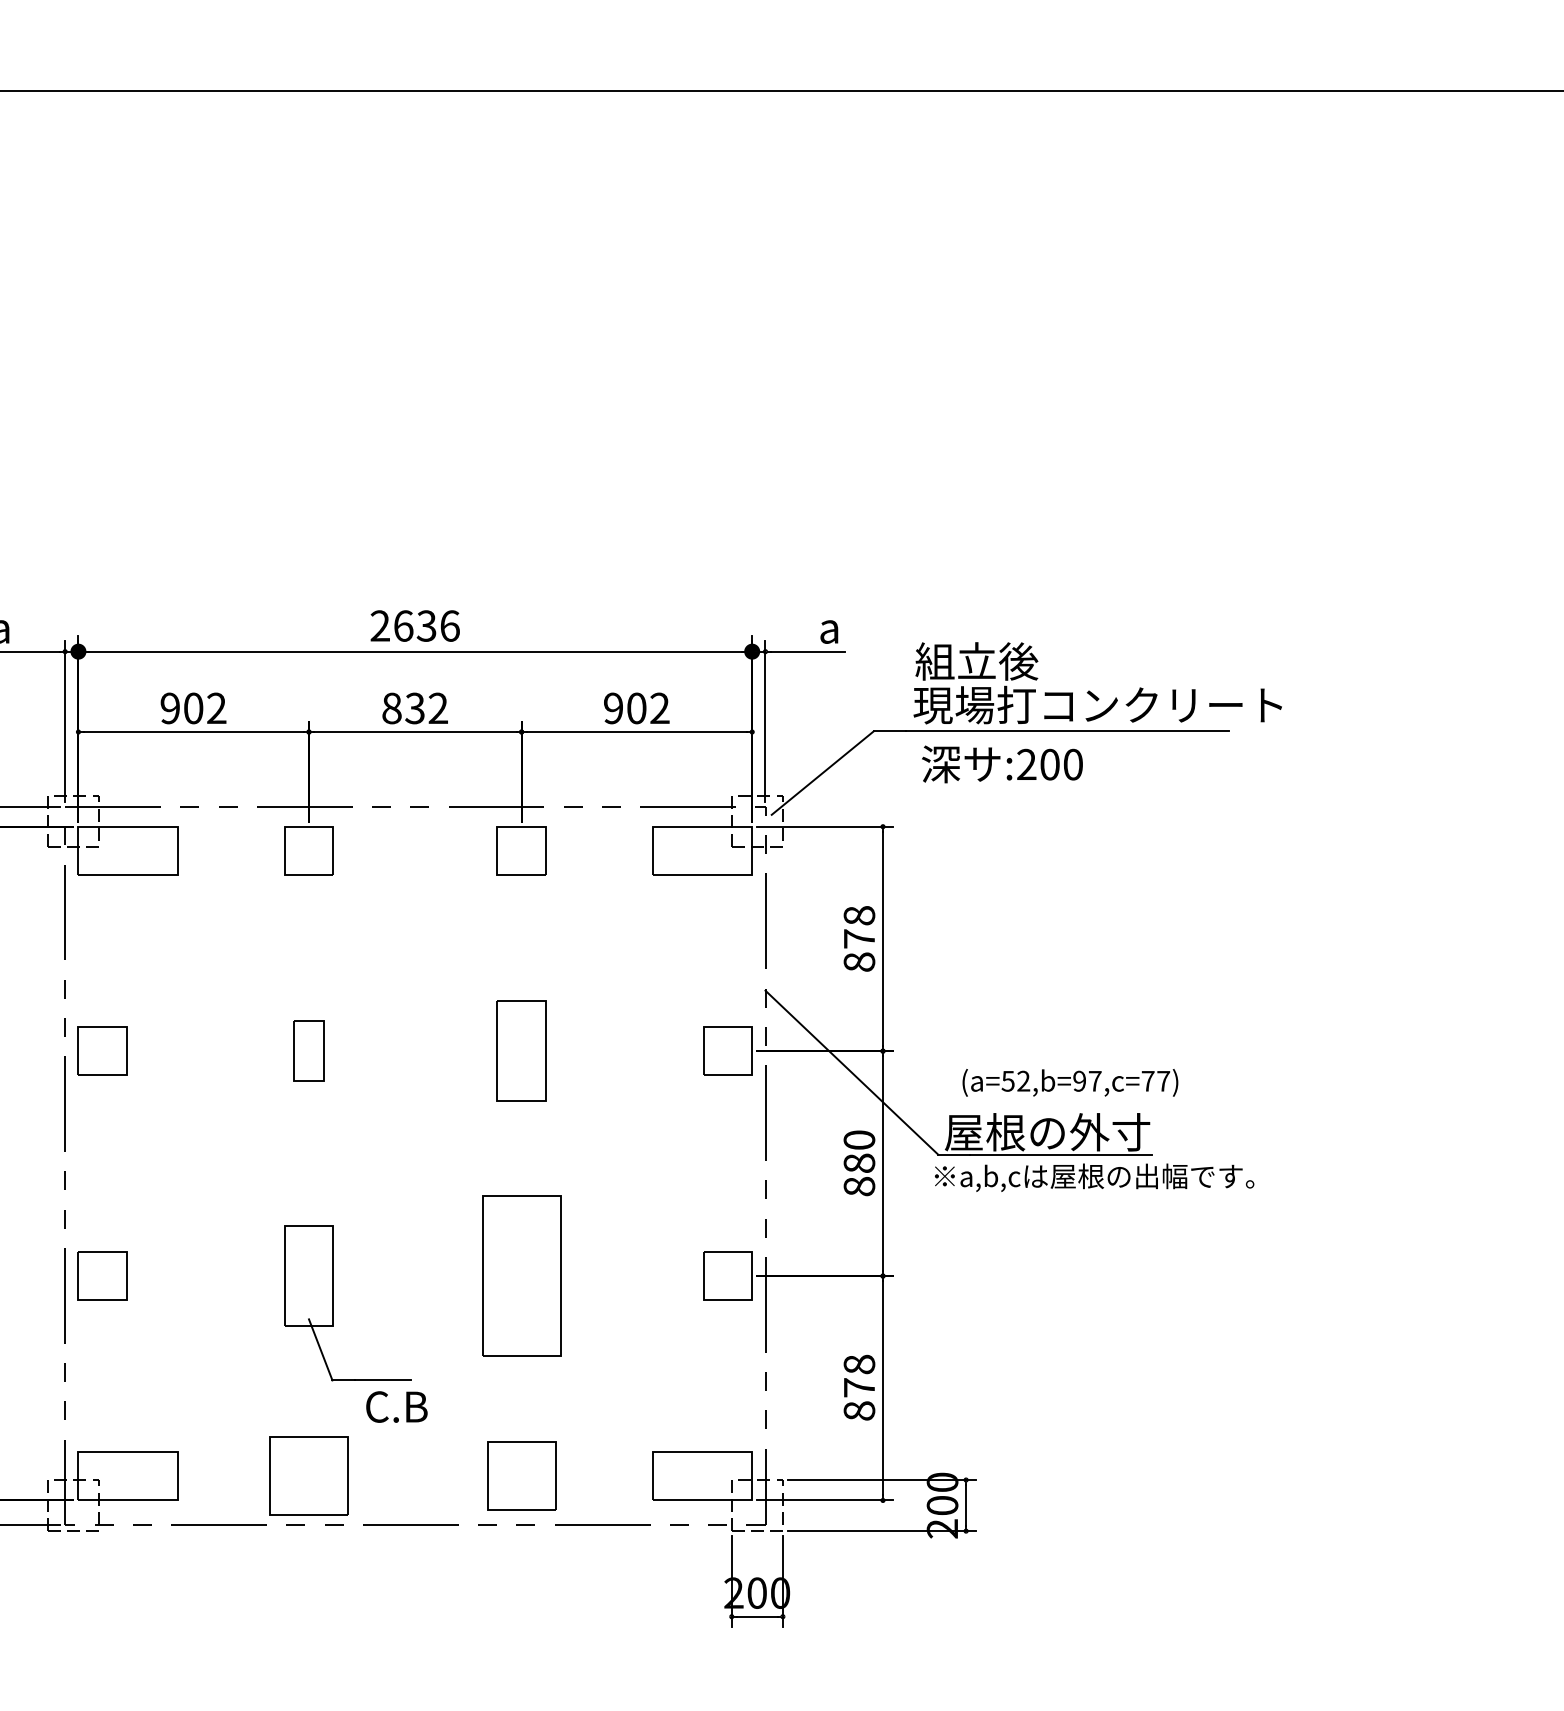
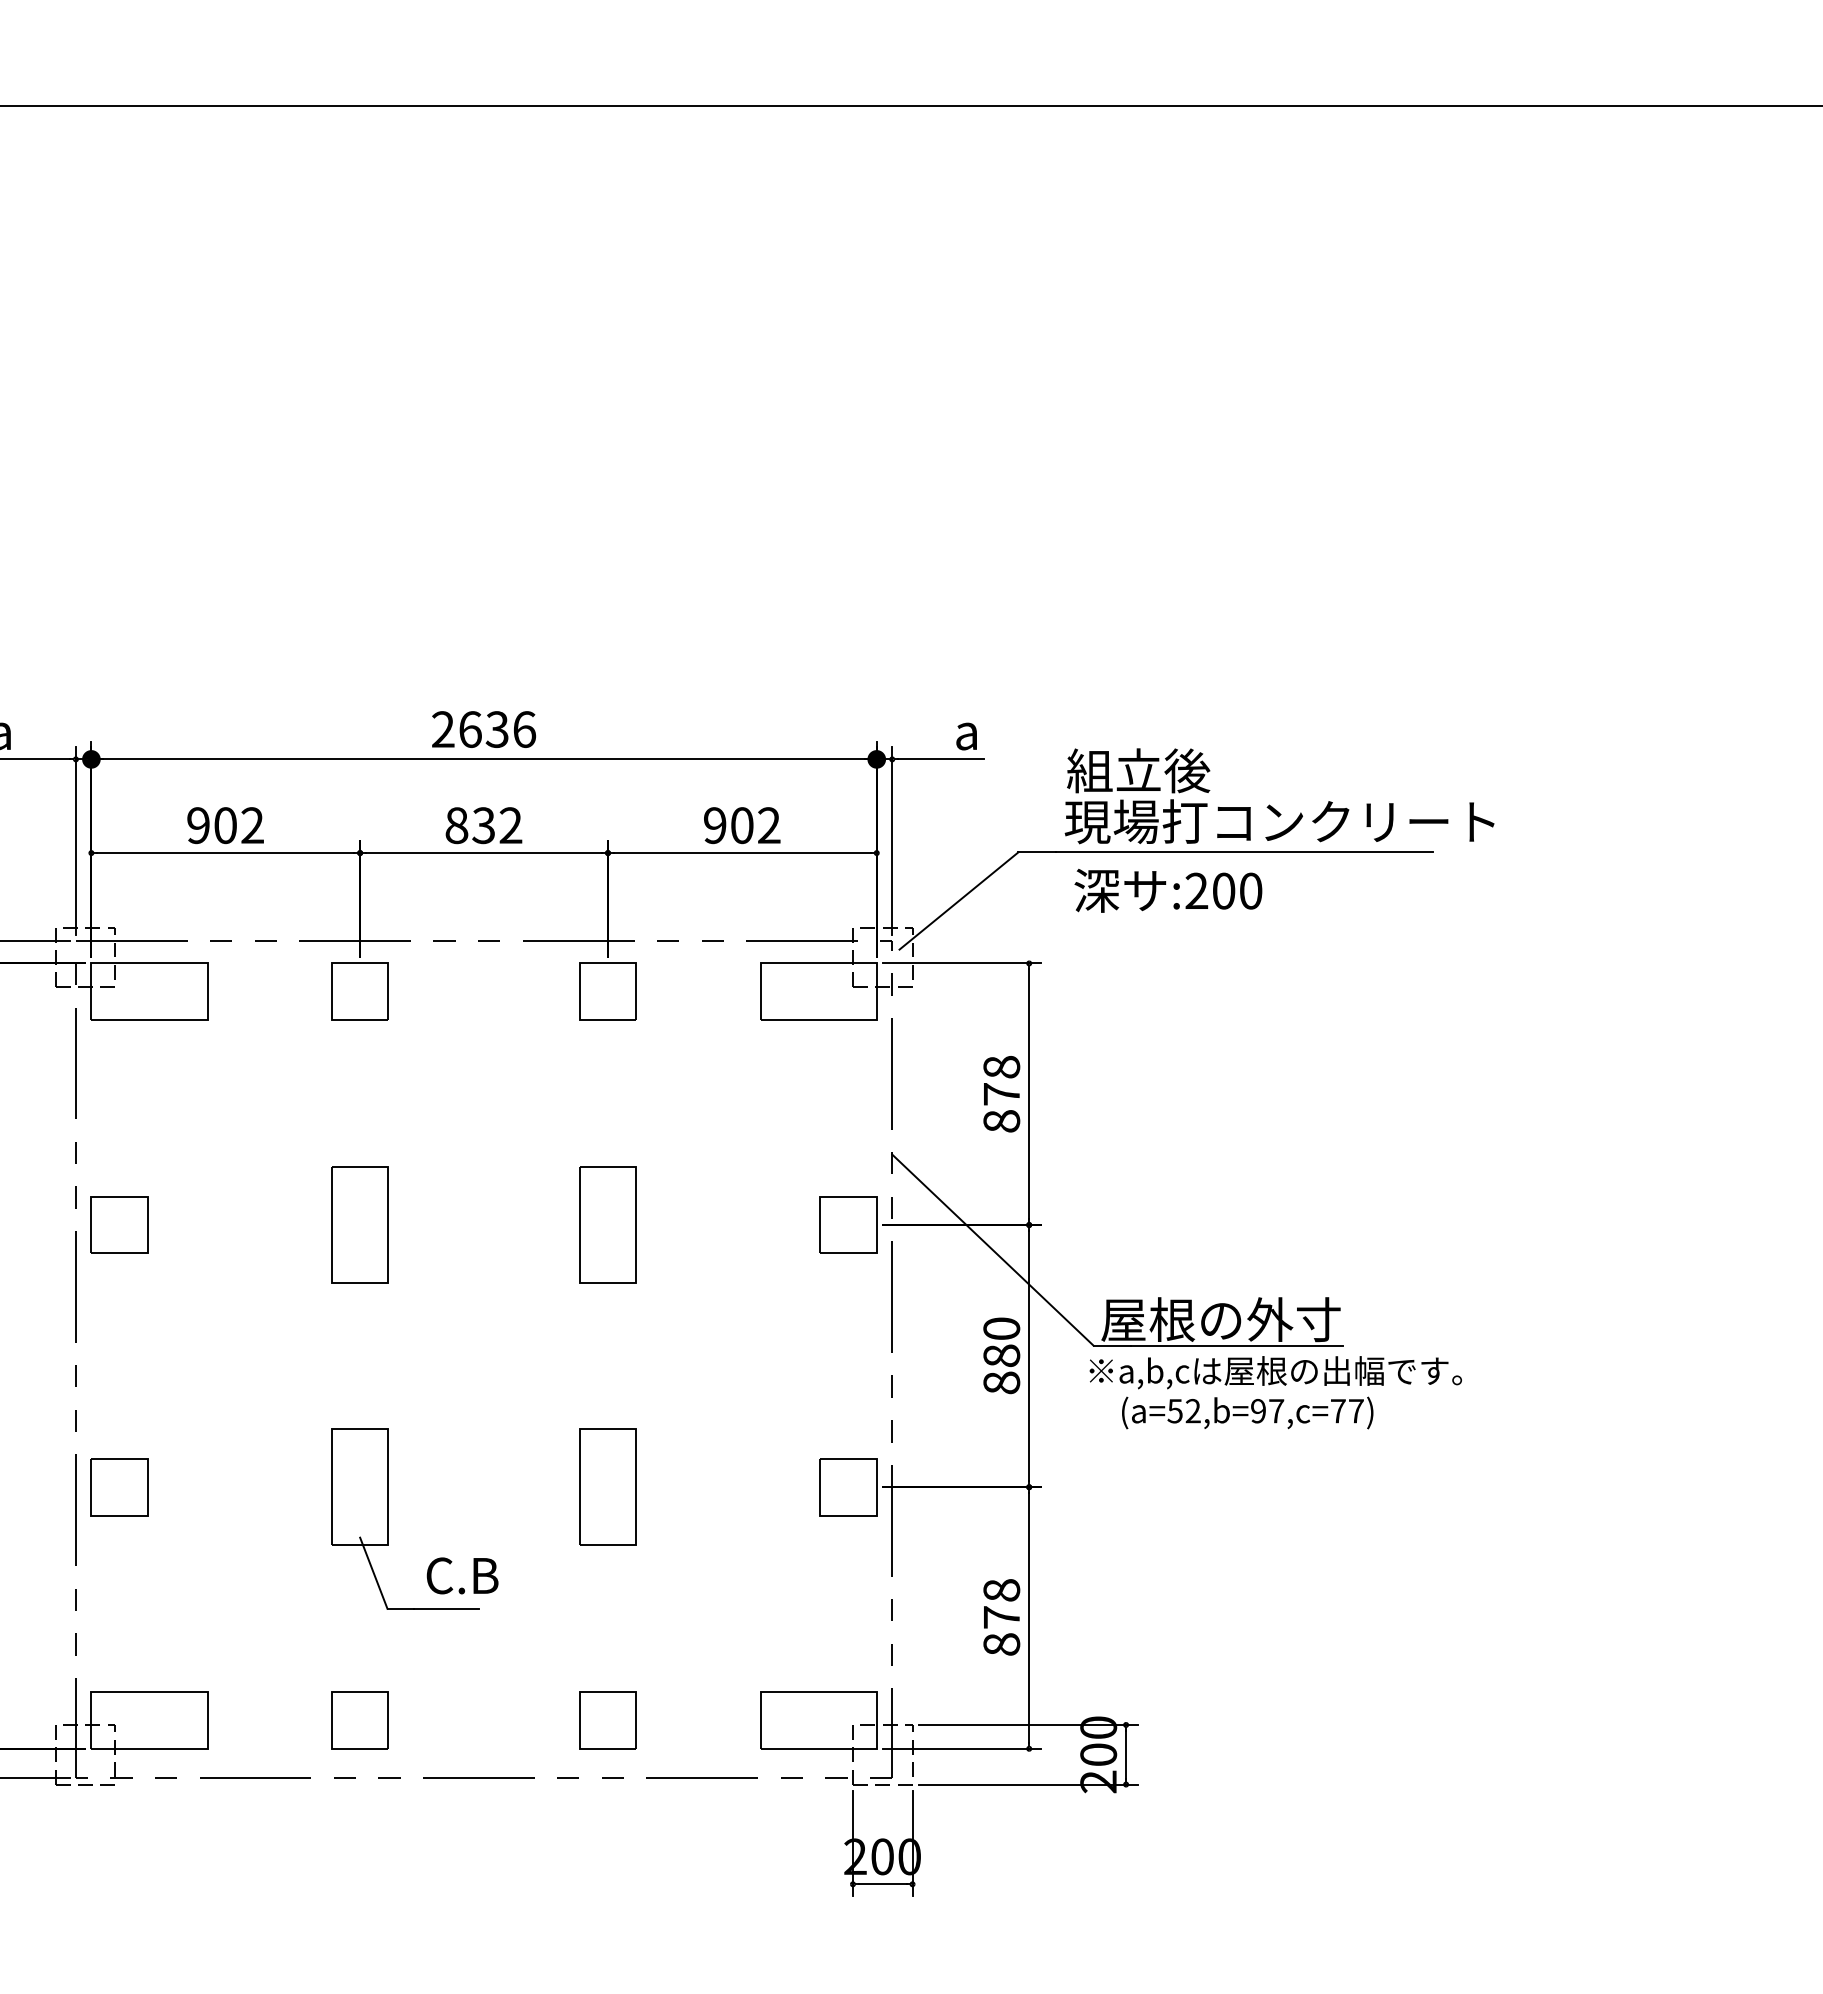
part: (308, 1050) -> (359, 1224), size x1.67
text: (1070, 1082) -> (1247, 1412), moved
part: (521, 1275) -> (607, 1486), size x0.62
text: (396, 1406) -> (462, 1575), moved
part: (308, 1476) -> (359, 1720), size x0.62
part: (521, 1476) -> (607, 1720), size x0.71

